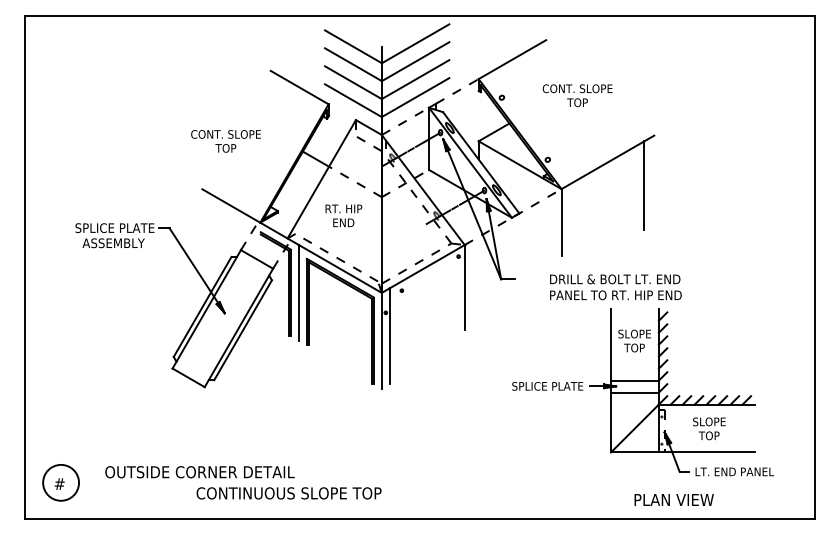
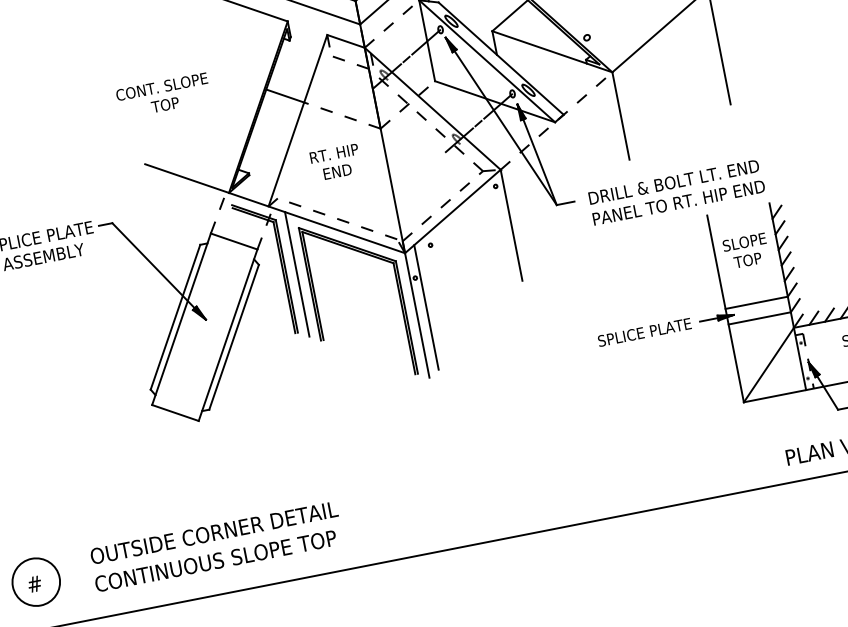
text: (615, 287) -> (676, 192), moved
text: (288, 493) -> (215, 561), moved

